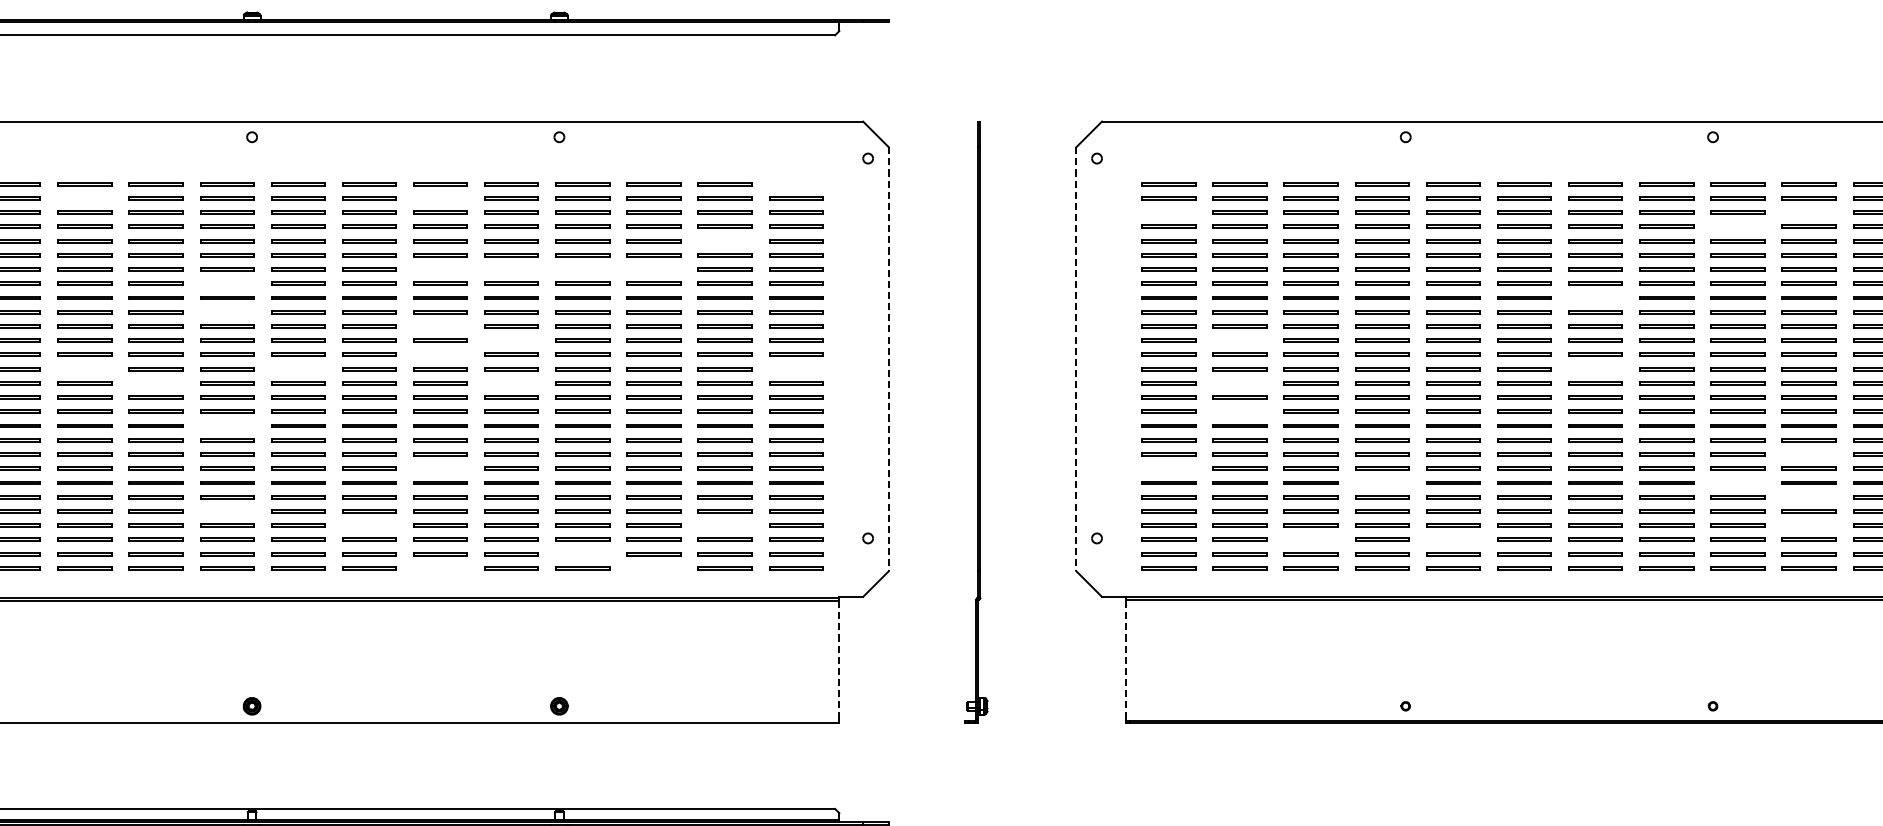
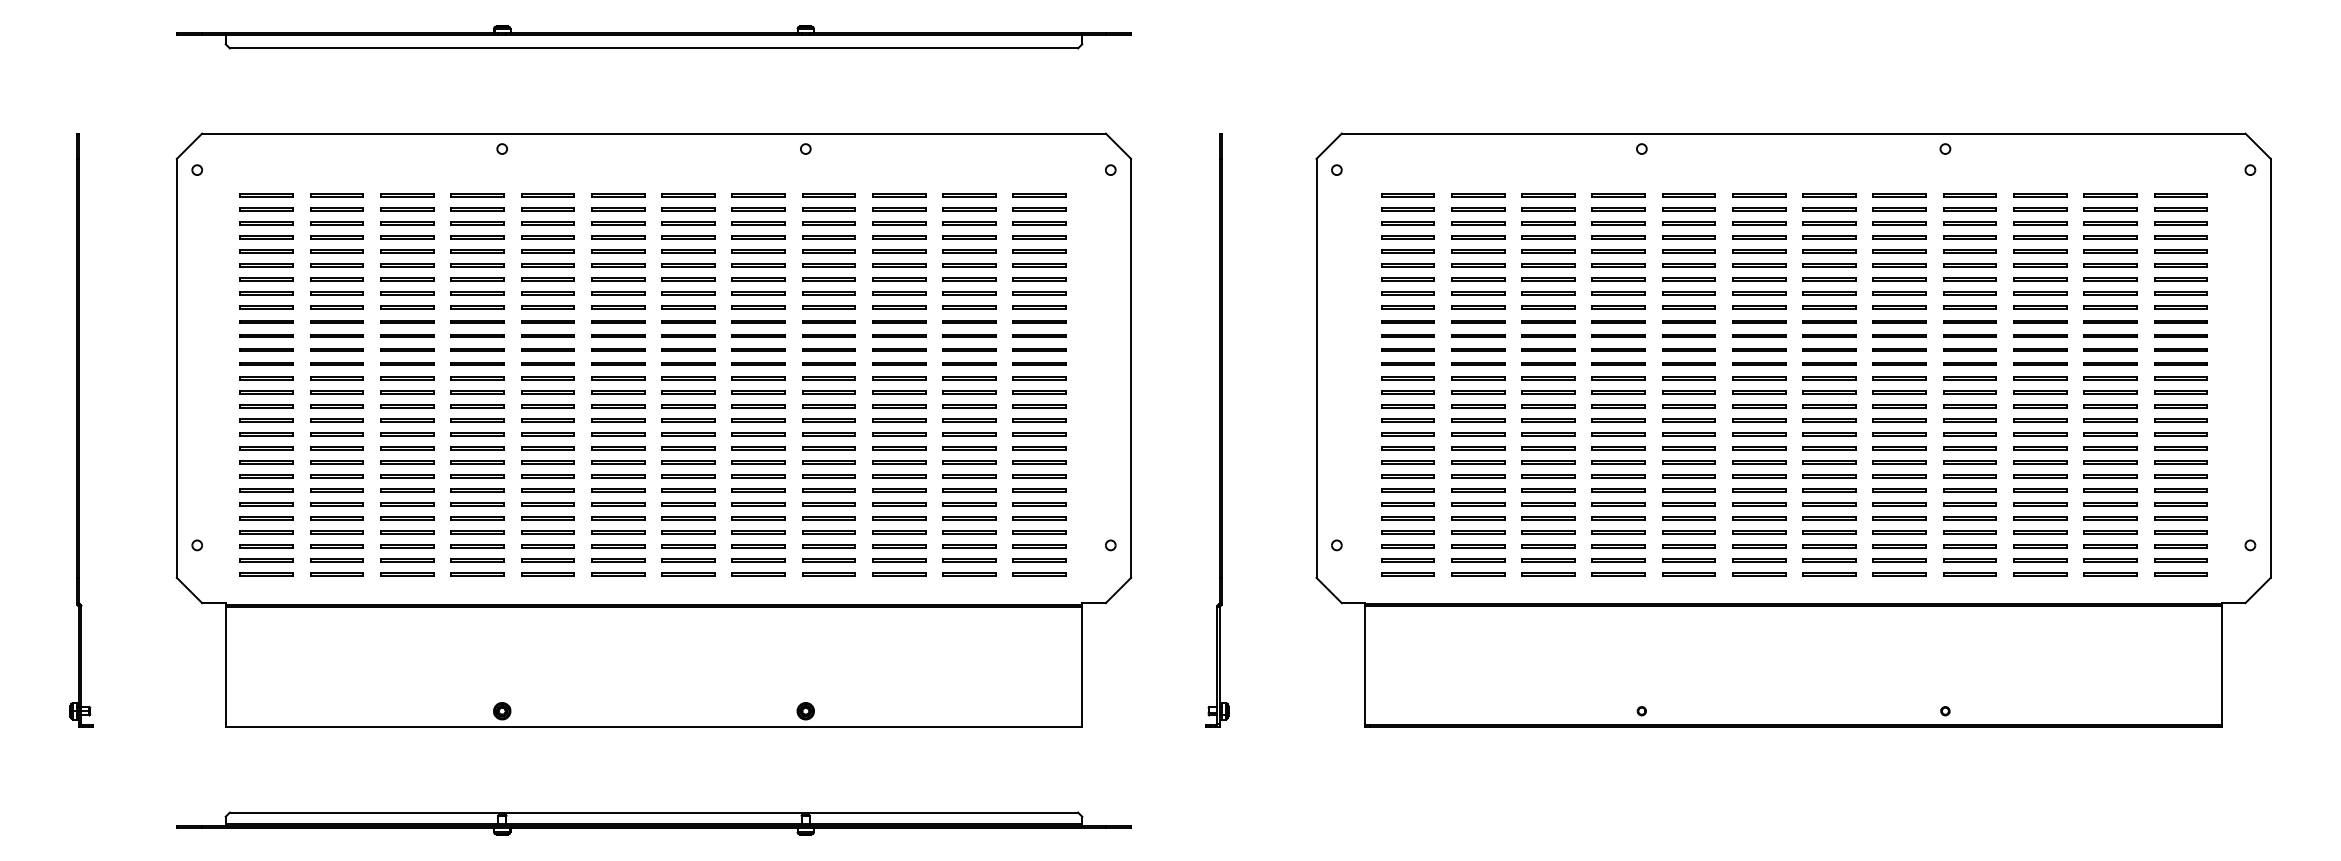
line: (795, 183) -> (1039, 194), added
line: (84, 197) -> (336, 208), added
line: (440, 197) -> (688, 208), added
line: (1168, 211) -> (1407, 222), added
line: (1809, 211) -> (2040, 222), added
line: (1737, 225) -> (1969, 236), added
line: (725, 239) -> (969, 250), added
line: (440, 268) -> (688, 278), added
line: (511, 268) -> (758, 278), added
line: (582, 268) -> (828, 278), added
line: (654, 268) -> (899, 278), added
line: (227, 282) -> (477, 292), added
line: (1595, 296) -> (1829, 306), added
line: (227, 311) -> (477, 321), added
line: (440, 325) -> (688, 335), added
line: (511, 340) -> (758, 349), added
line: (1240, 340) -> (1478, 349), added
line: (440, 354) -> (688, 363), added
line: (889, 359) -> (1131, 368), dashed -> solid
line: (1076, 359) -> (1316, 368), dashed -> solid
line: (84, 368) -> (336, 377), added
line: (297, 368) -> (547, 377), added
line: (795, 368) -> (1039, 377), added
line: (1595, 368) -> (1829, 377), added
line: (156, 382) -> (407, 391), added
line: (511, 382) -> (758, 391), added
line: (1240, 382) -> (1478, 391), added
line: (1240, 411) -> (1478, 419), added
line: (227, 425) -> (477, 433), added
line: (1809, 453) -> (2040, 461), added
line: (440, 467) -> (688, 475), added
line: (1168, 467) -> (1407, 475), added
line: (1382, 481) -> (1618, 489), added
line: (1737, 481) -> (1969, 489), added
line: (1809, 496) -> (2040, 503), added
line: (227, 510) -> (477, 517), added
line: (369, 524) -> (618, 531), added
line: (725, 524) -> (969, 531), added
line: (1809, 524) -> (2040, 531), added
line: (1311, 538) -> (1548, 545), added
line: (1452, 538) -> (1688, 545), added
line: (582, 552) -> (828, 559), added
line: (440, 566) -> (688, 573), added
line: (654, 566) -> (899, 573), added
line: (839, 661) -> (1082, 666), dashed -> solid
line: (1126, 661) -> (1365, 666), dashed -> solid

